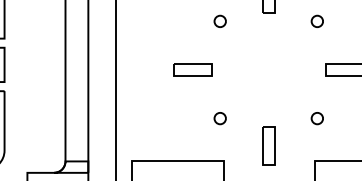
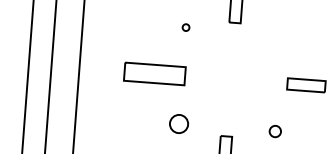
circle: (219, 20) -> (185, 26), size x0.6
circle: (316, 20) -> (281, 34), removed
part: (192, 69) -> (155, 73), size x1.6
circle: (219, 118) -> (178, 124), size x1.6

